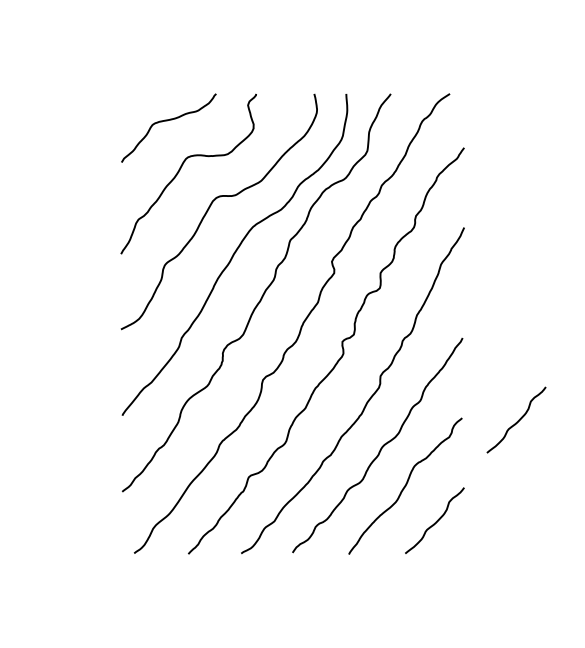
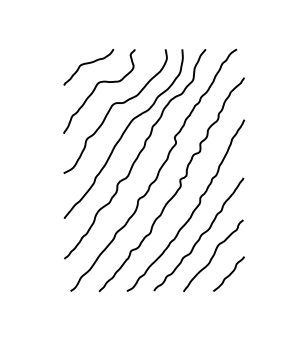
curve: (517, 418) -> (272, 220), removed

